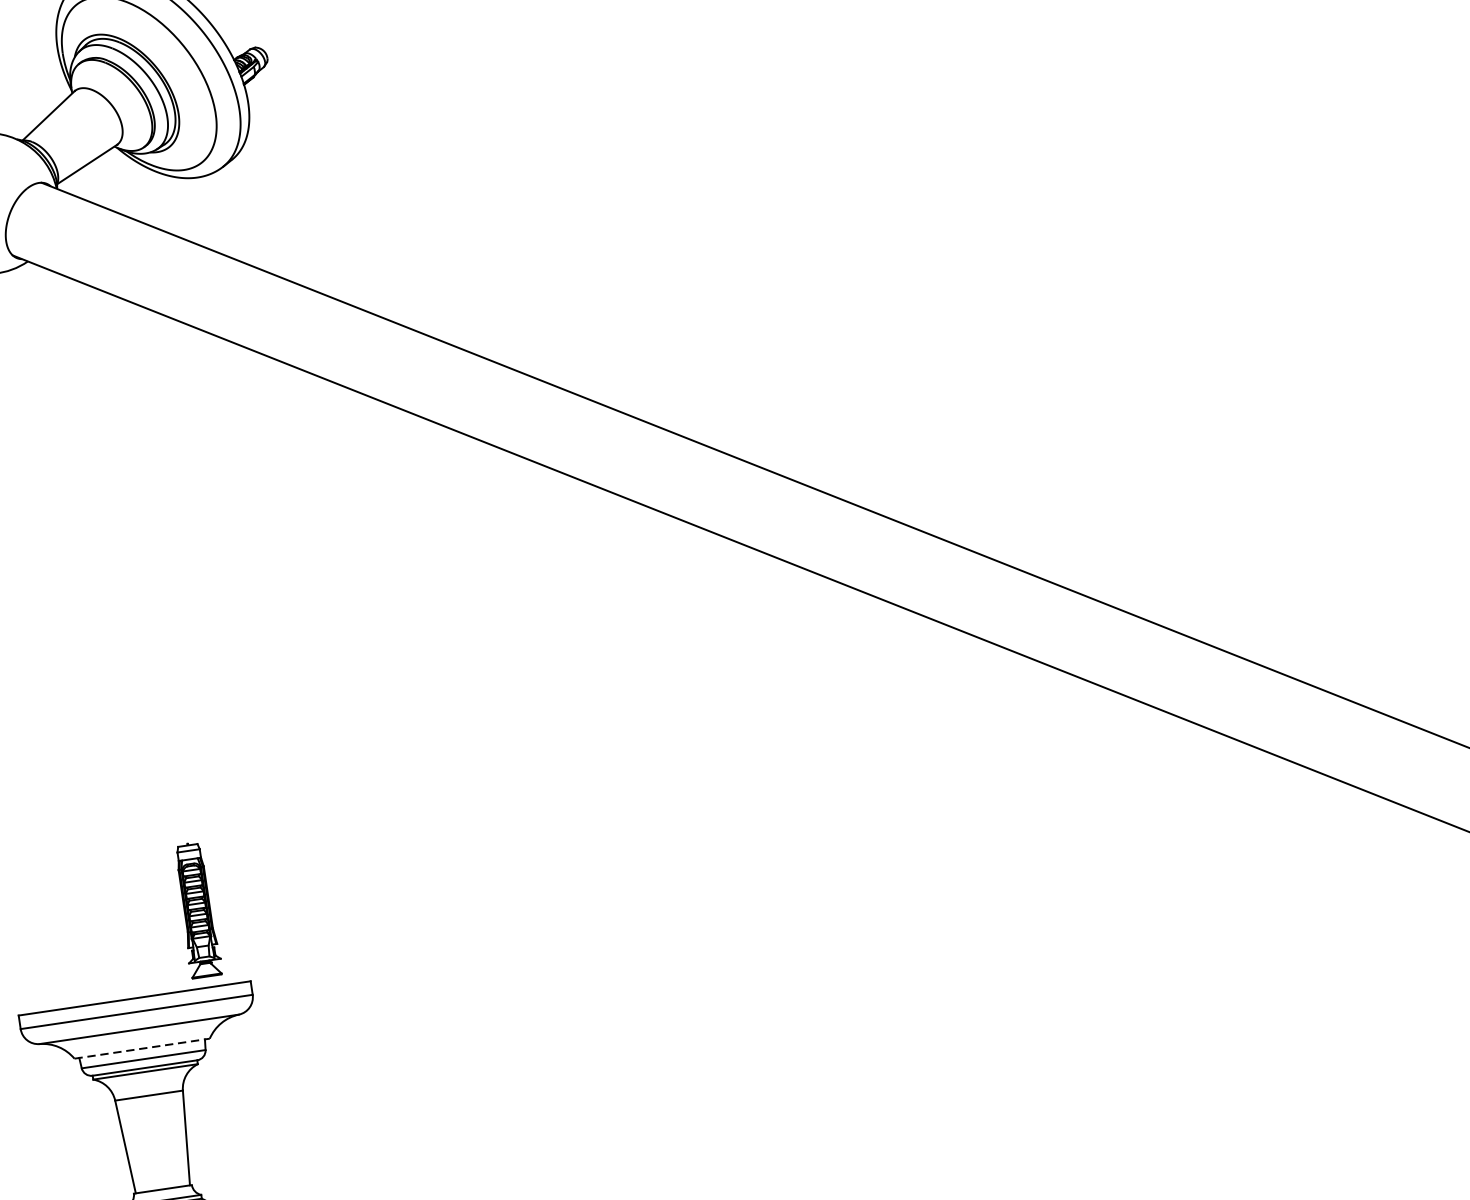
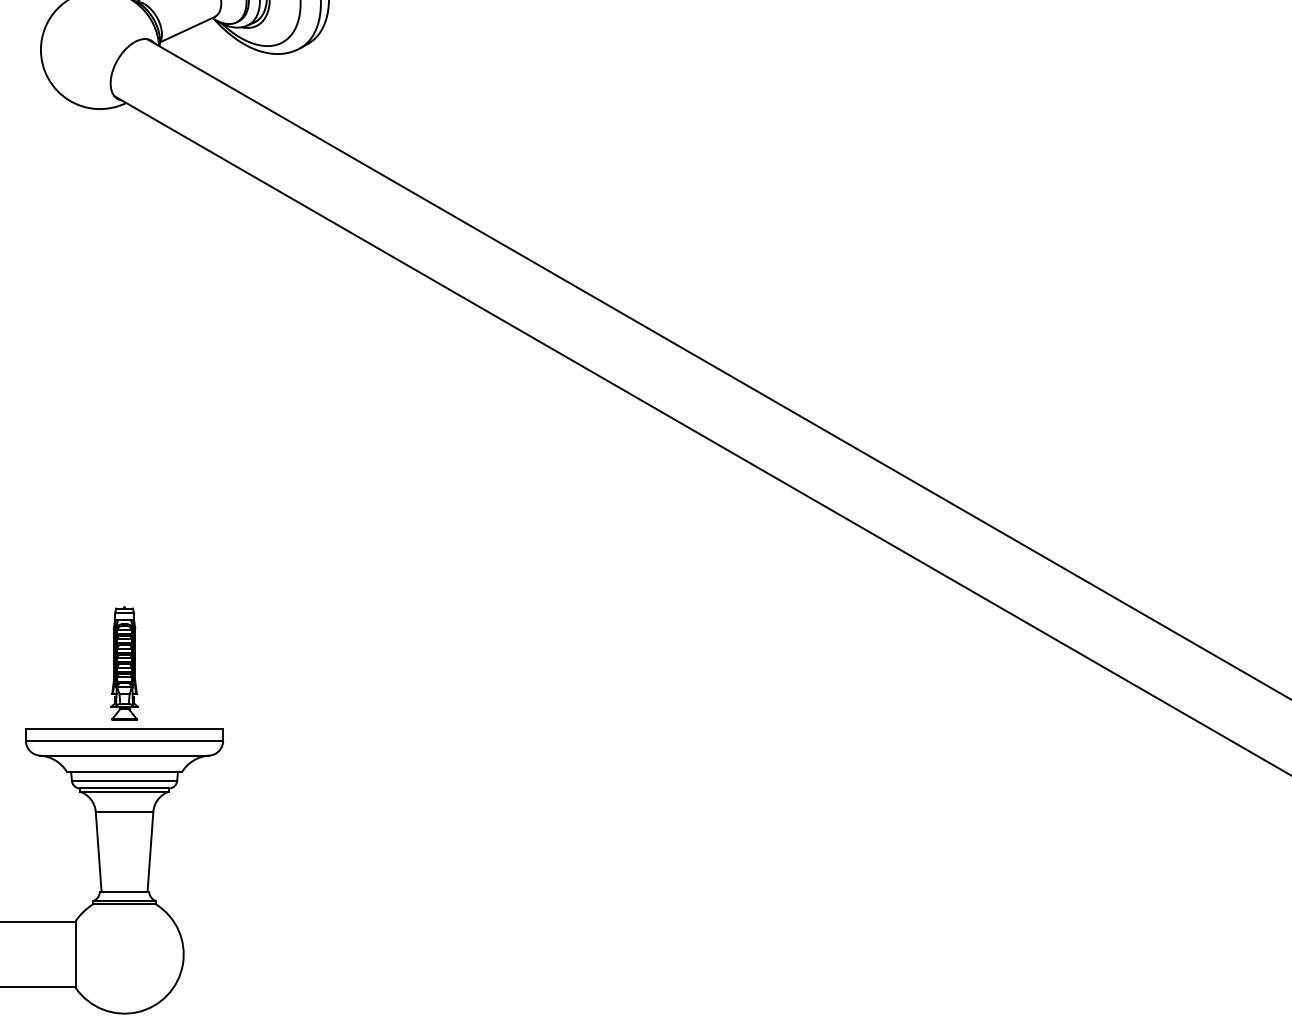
part: (197, 910) -> (124, 663), moved
line: (142, 1049) -> (124, 772), dashed -> solid

